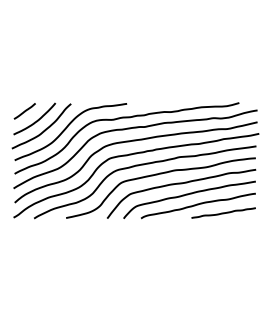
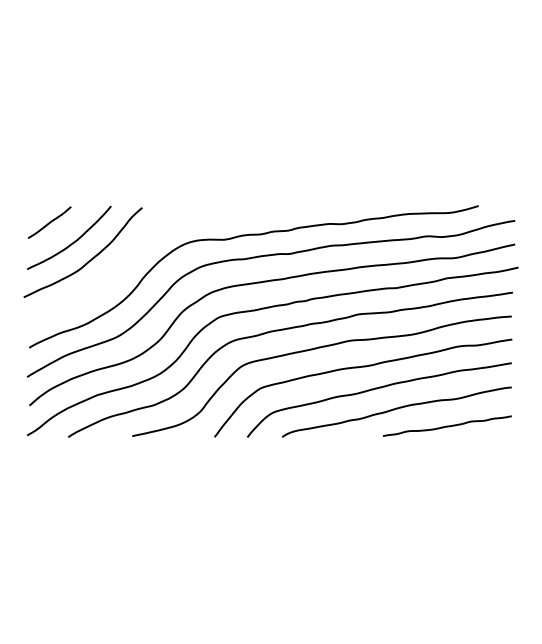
curve: (67, 128) -> (134, 256), removed

